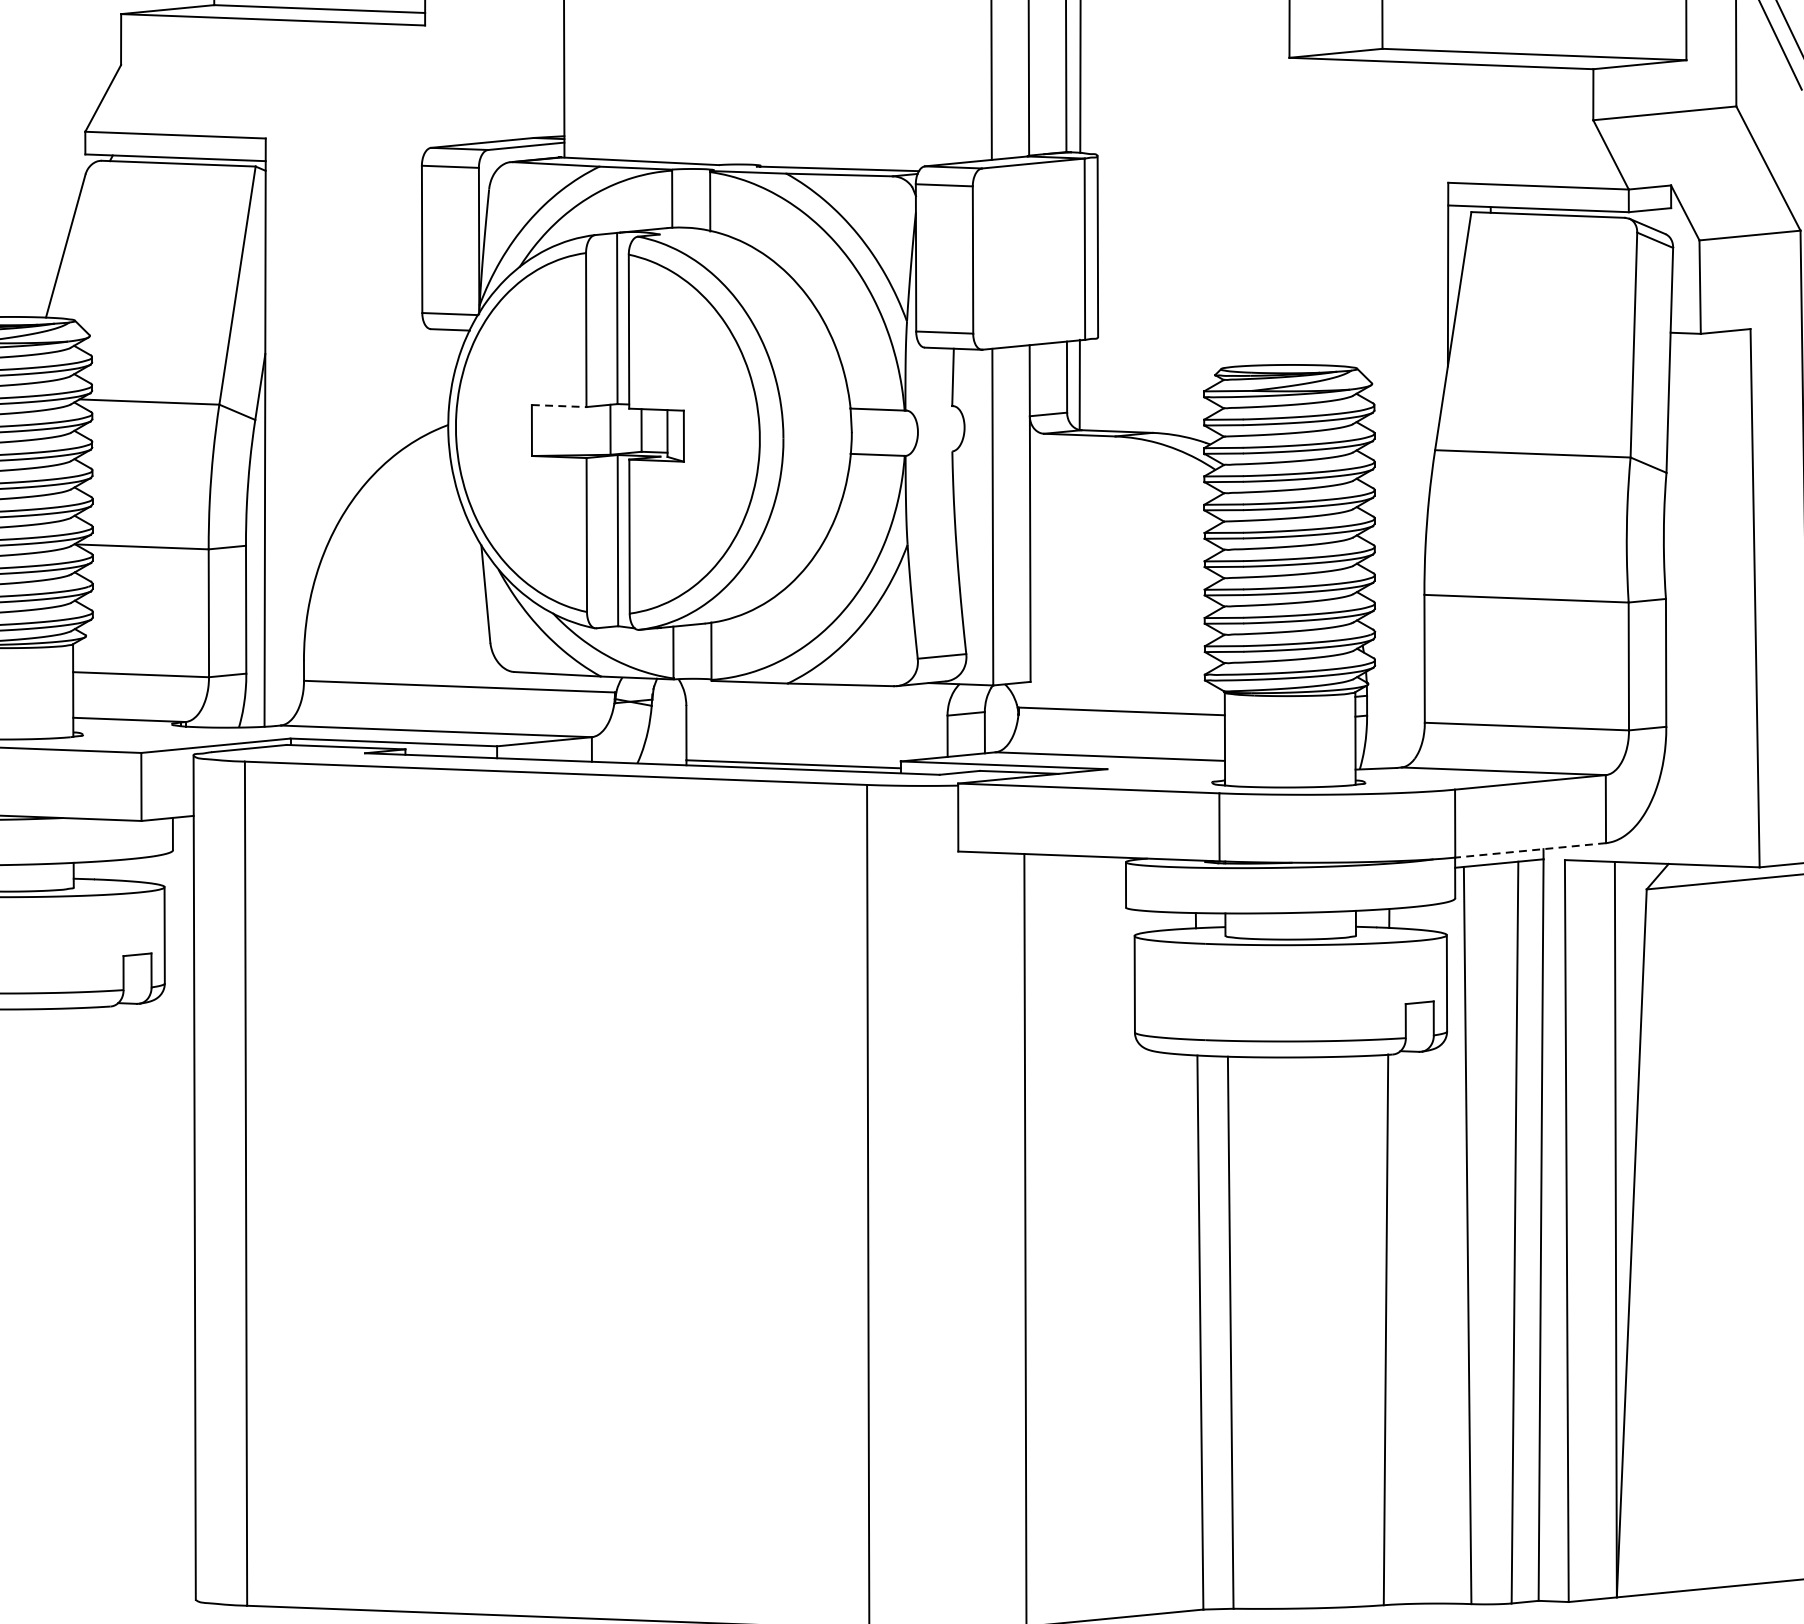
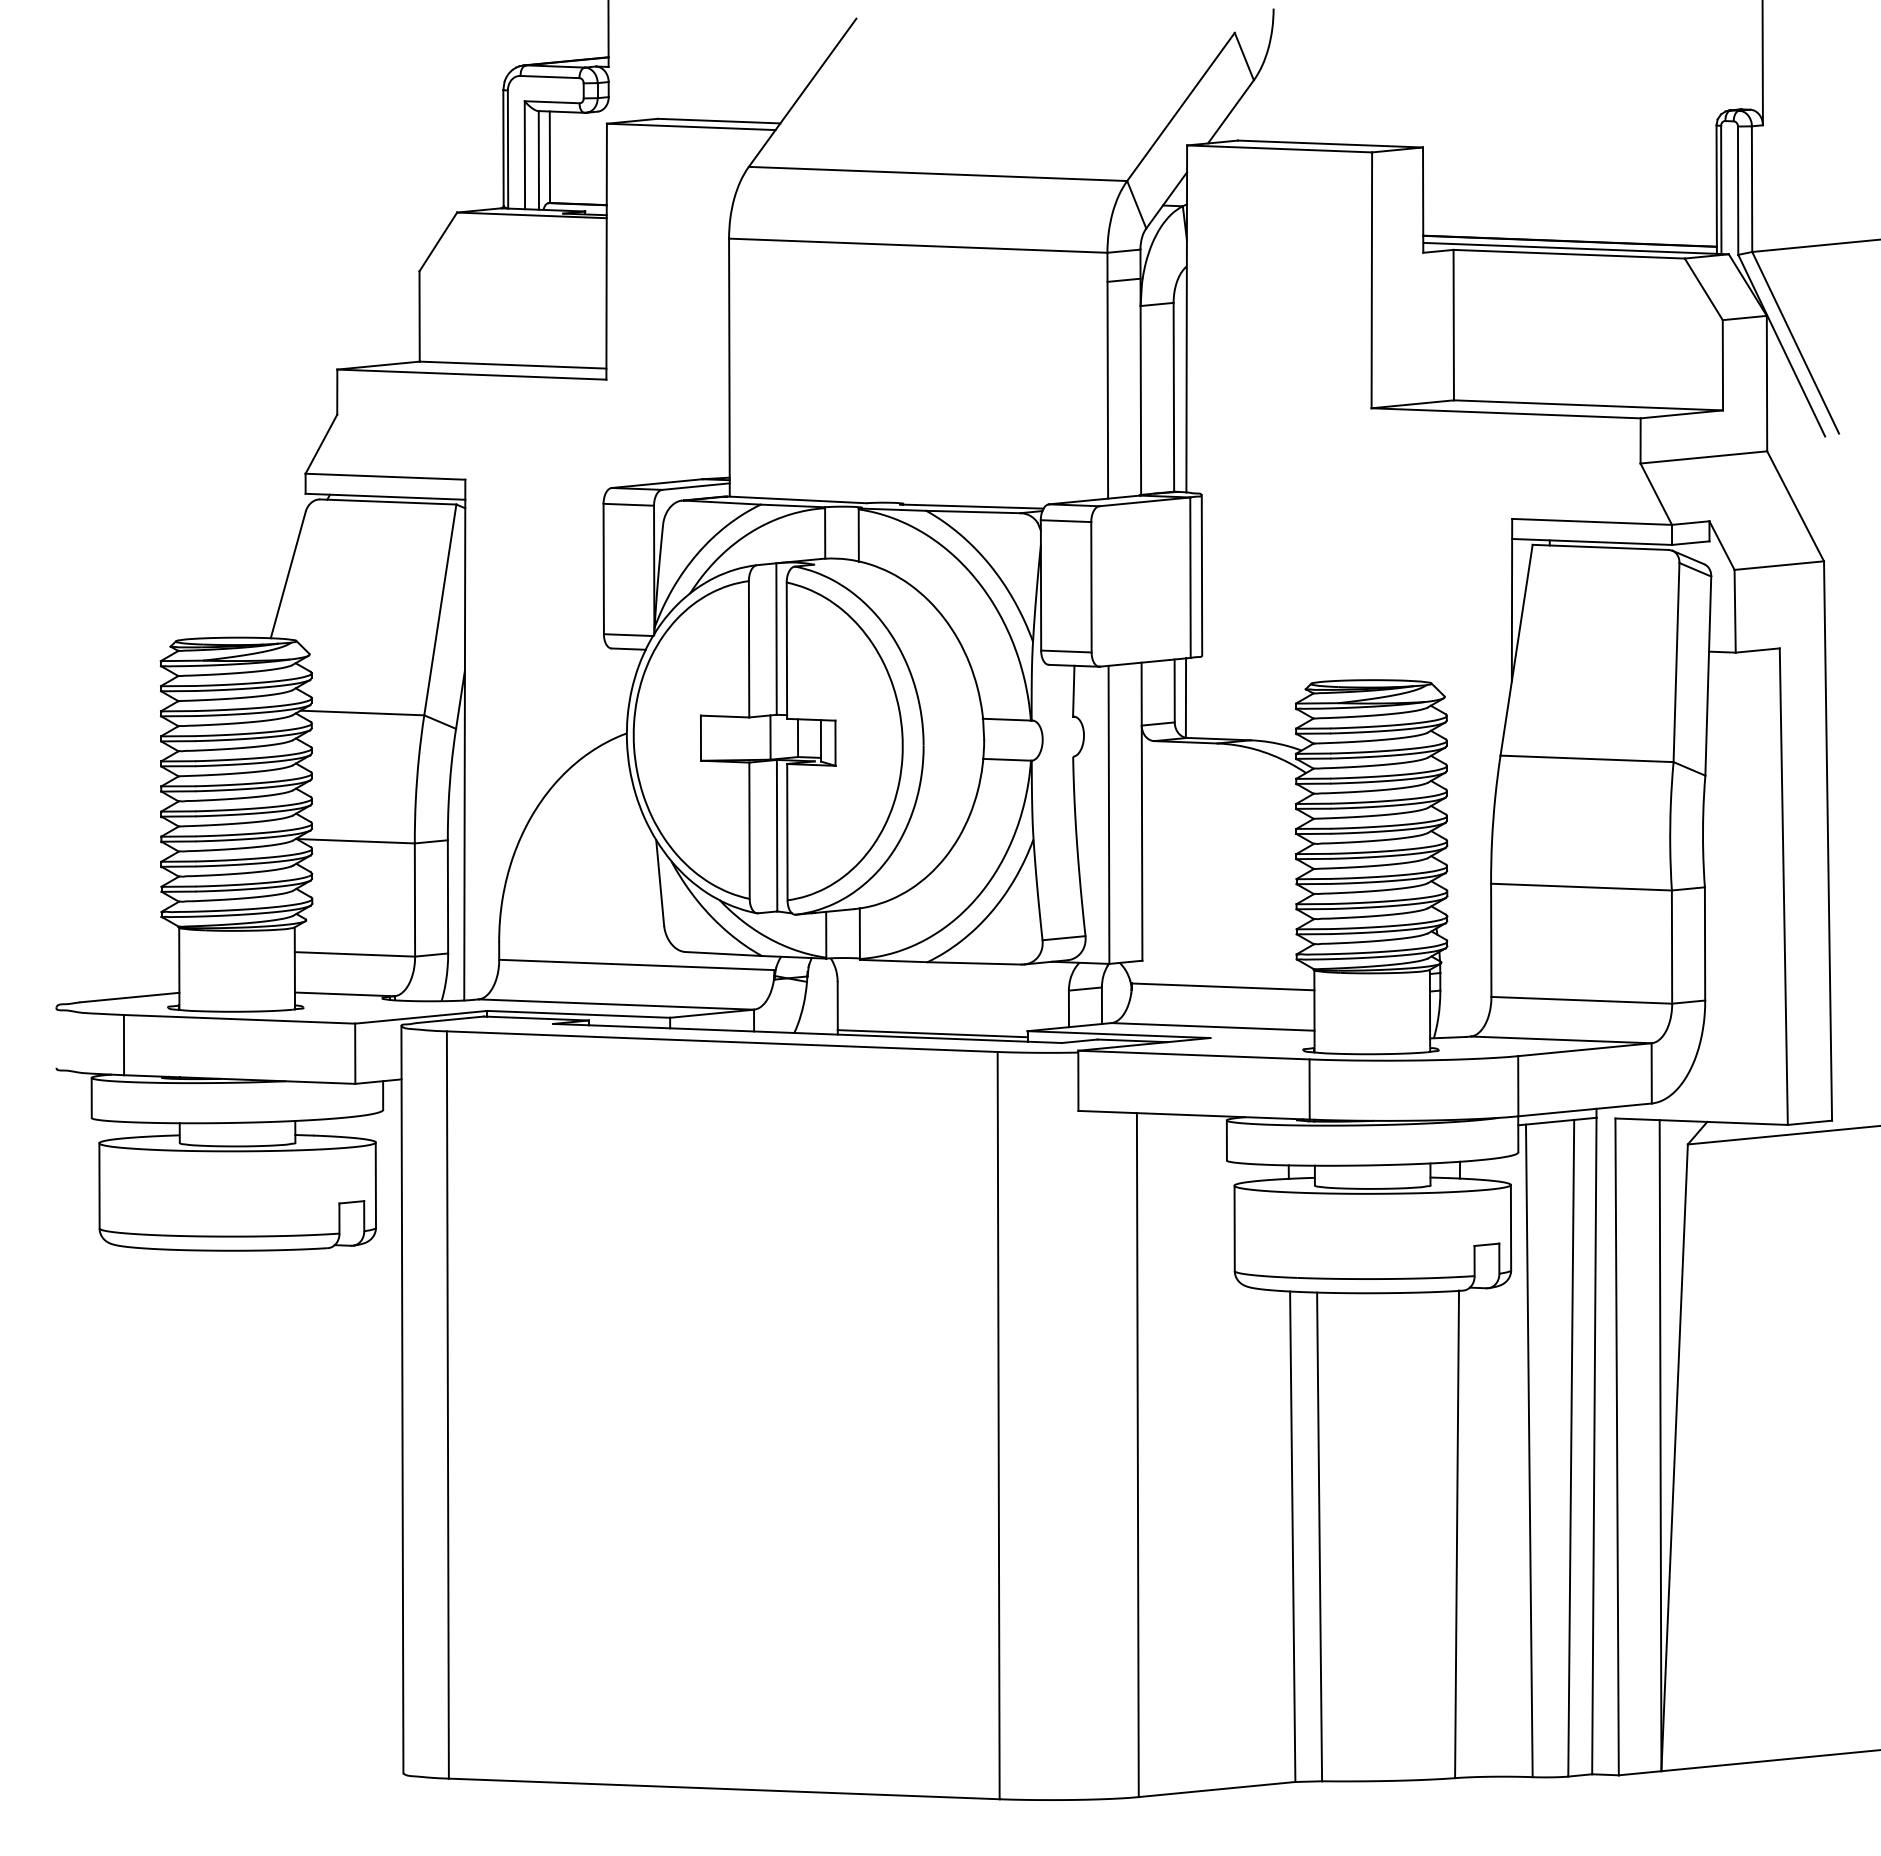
line: (559, 405) -> (725, 716), dashed -> solid
line: (1529, 849) -> (1584, 1109), dashed -> solid

